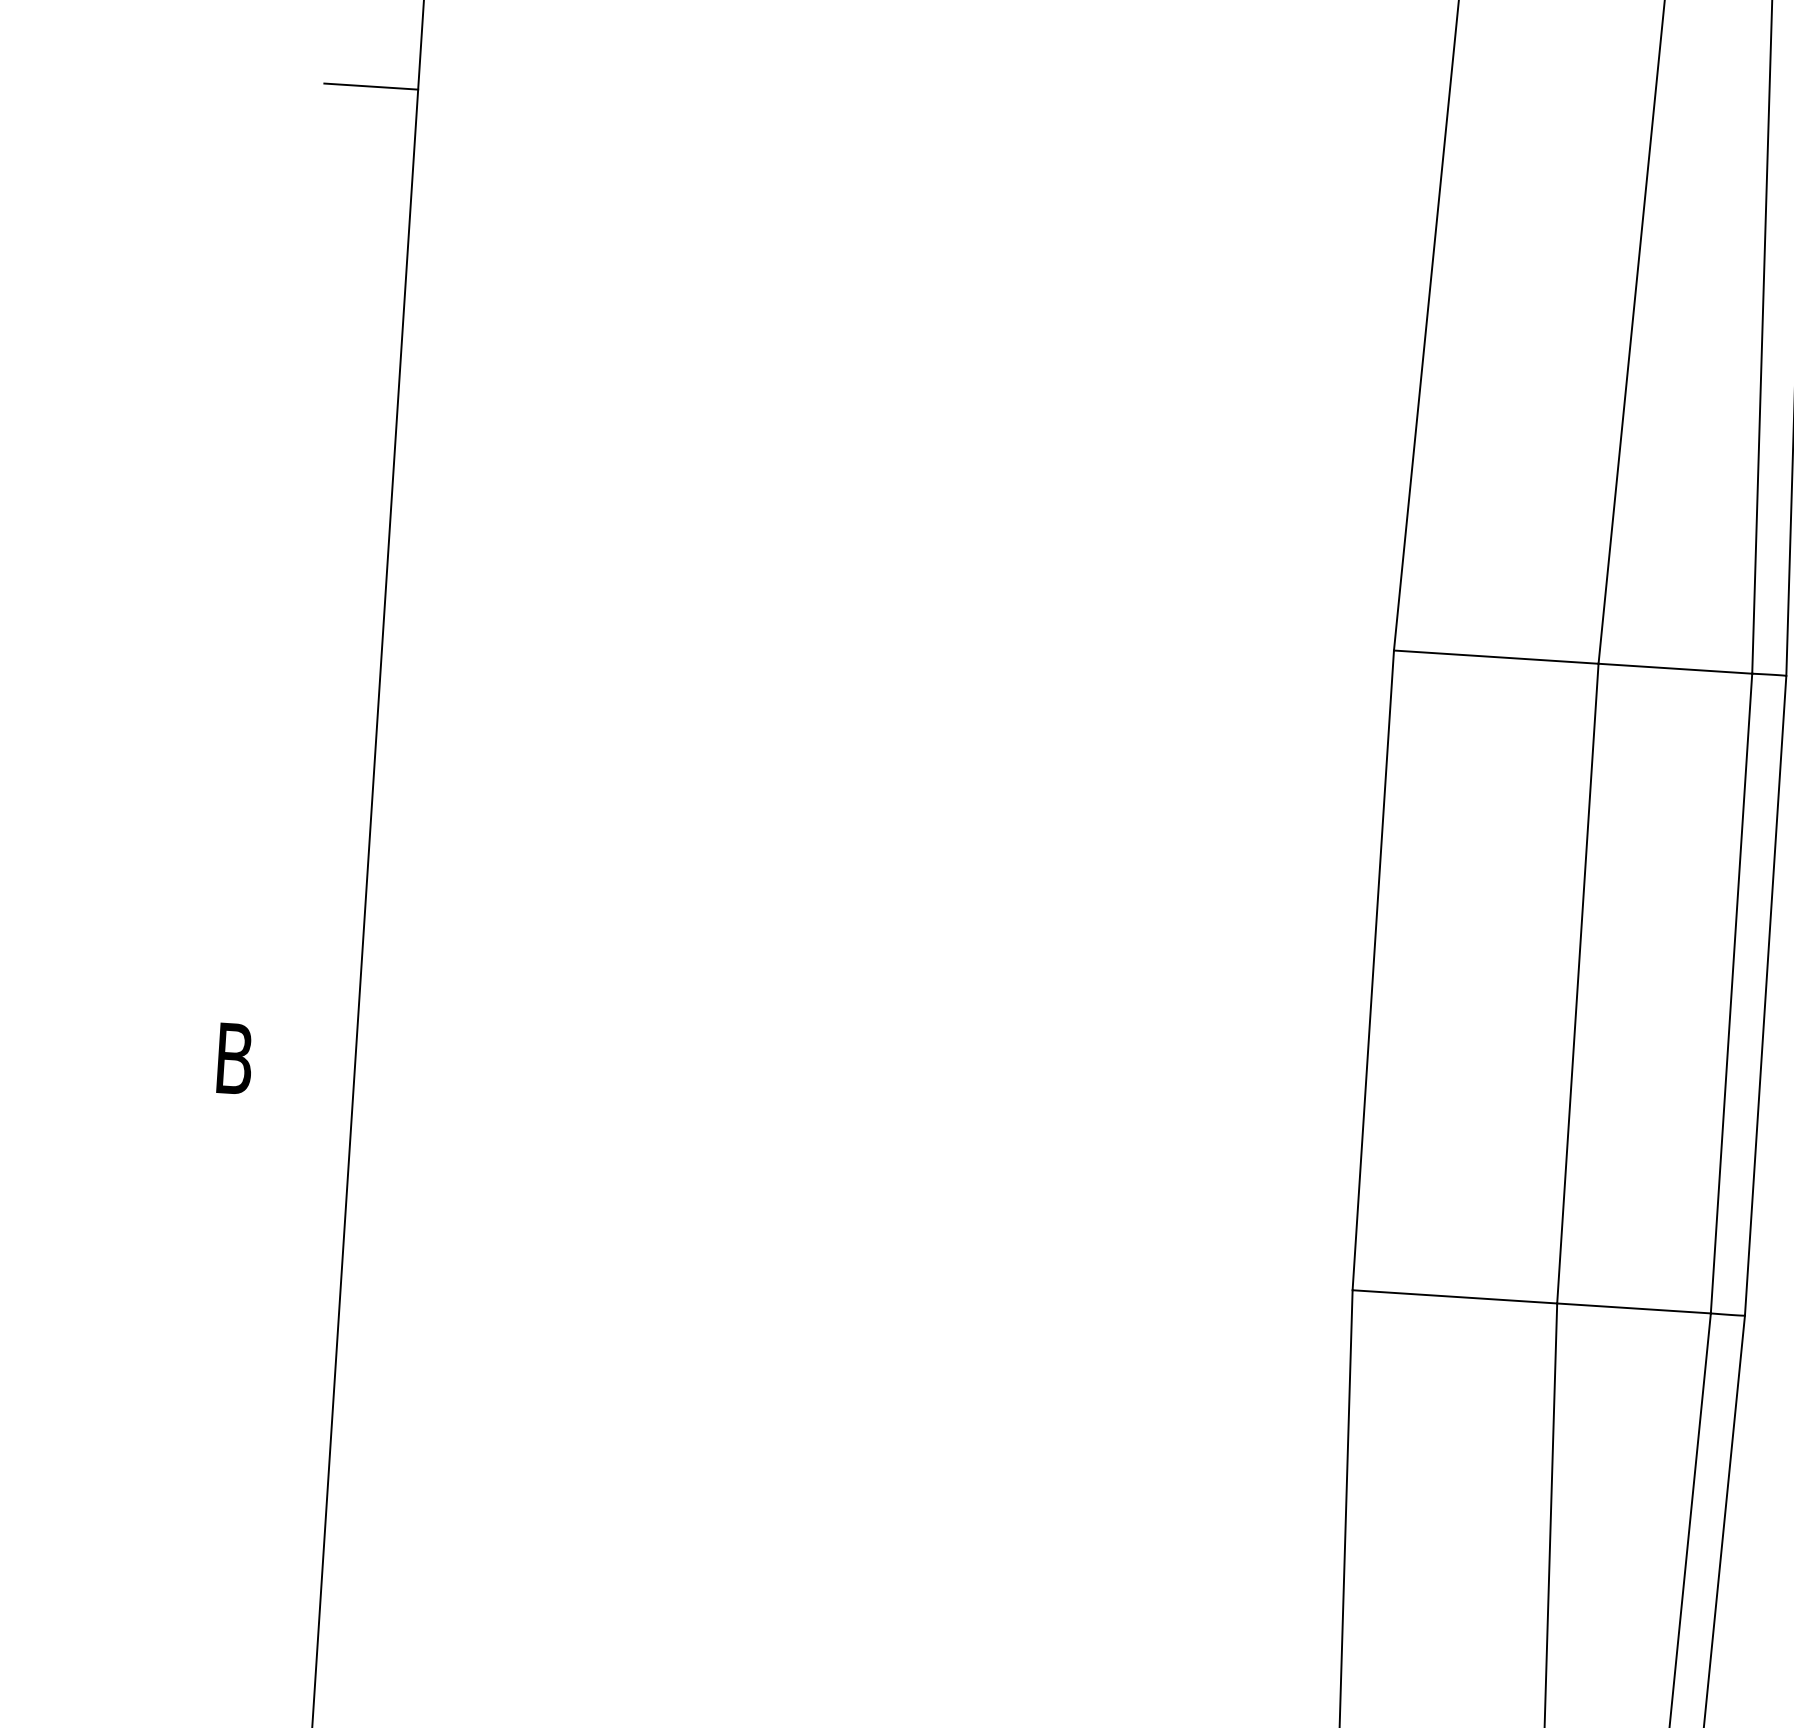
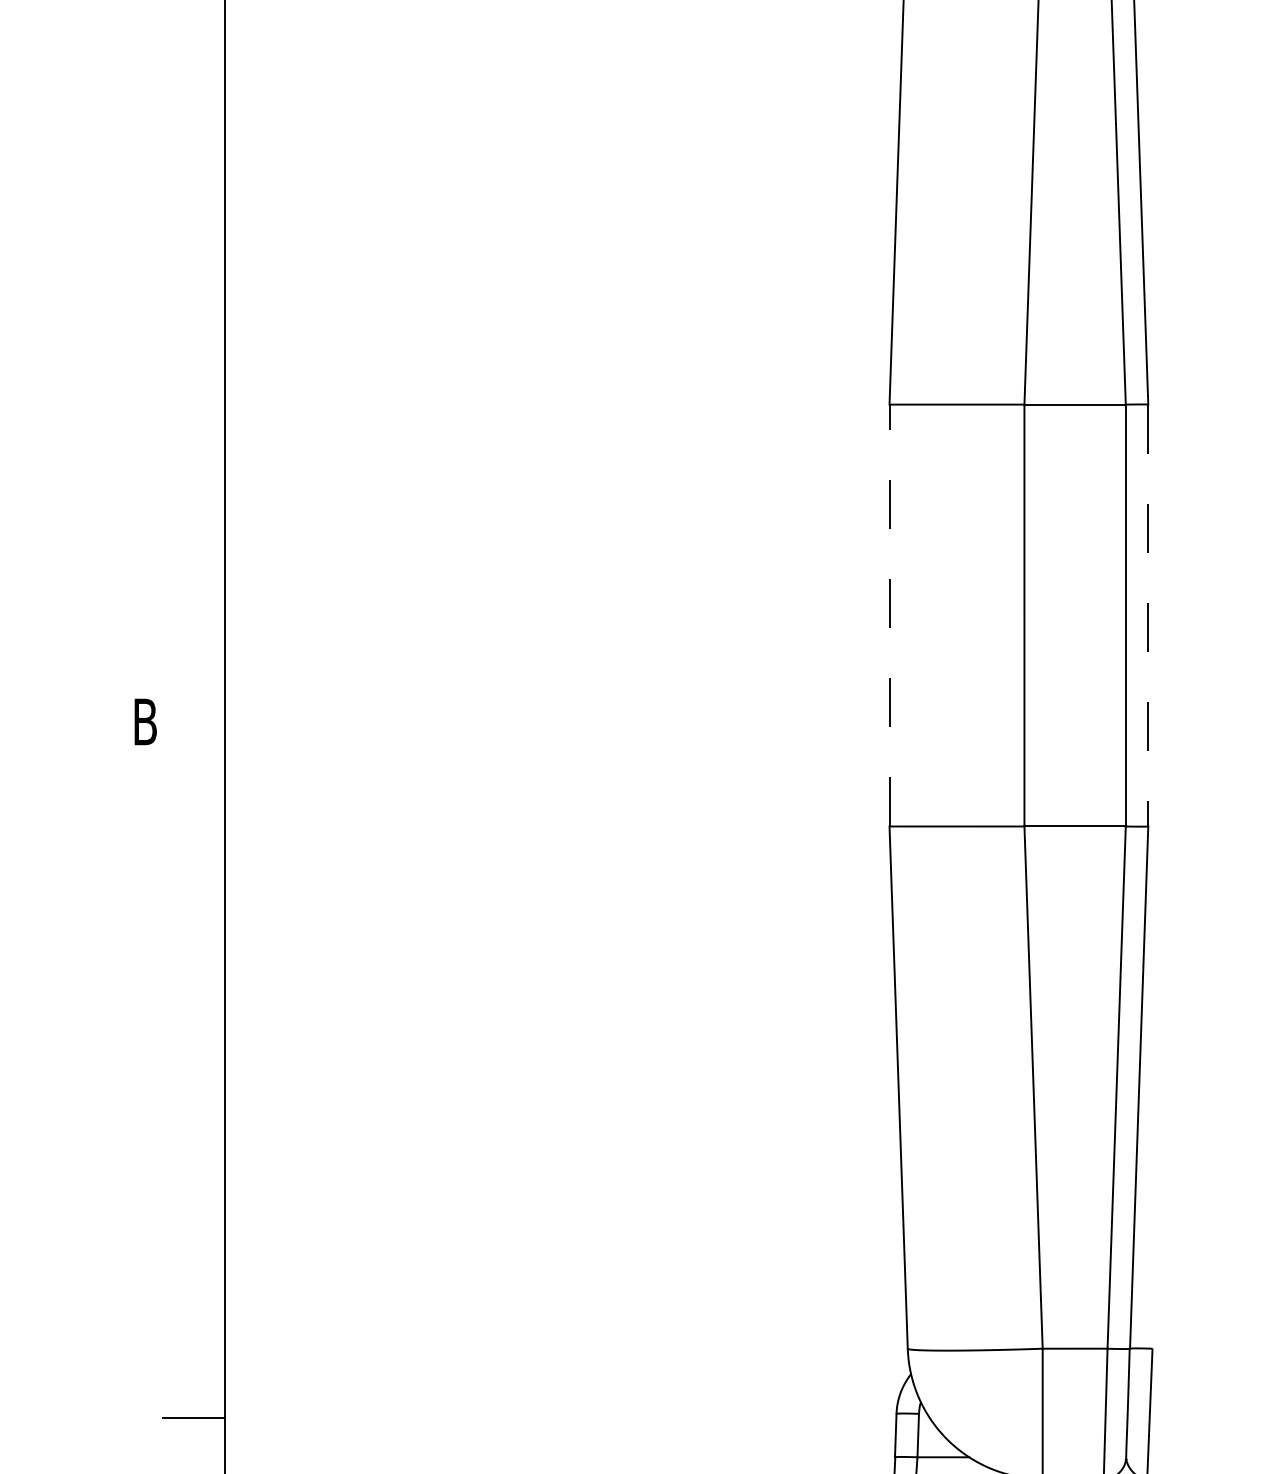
line: (370, 86) -> (193, 77), removed
line: (1373, 970) -> (889, 615), solid -> dashed
line: (1765, 995) -> (1148, 615), solid -> dashed

